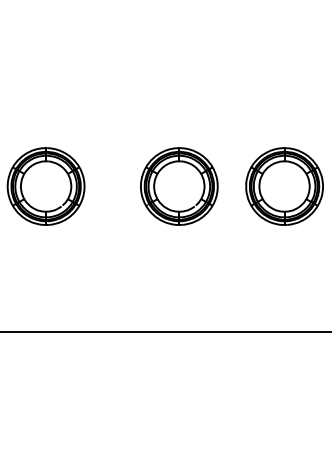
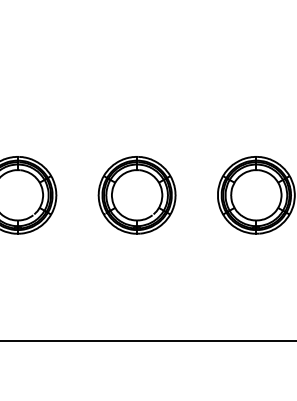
part: (179, 186) -> (137, 195), moved

